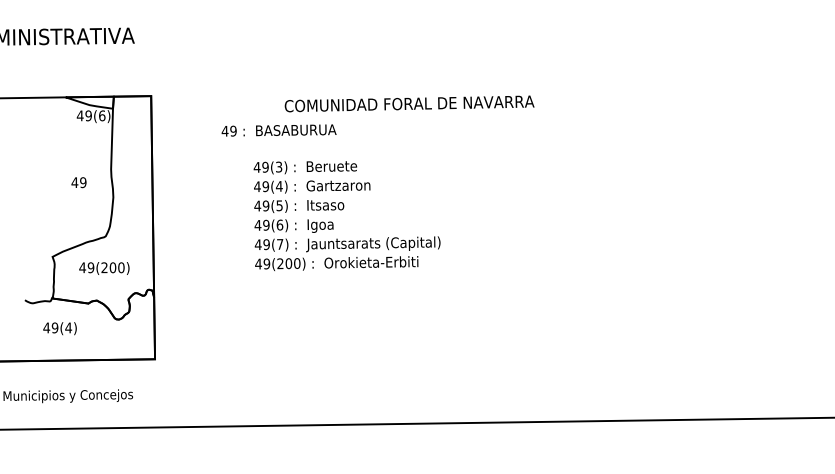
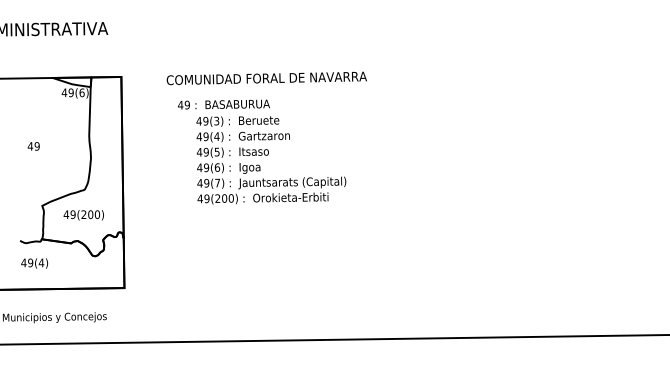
text: (409, 103) -> (266, 78), moved
text: (78, 182) -> (33, 146), moved
text: (346, 215) -> (270, 159), moved
text: (59, 328) -> (34, 263), moved

